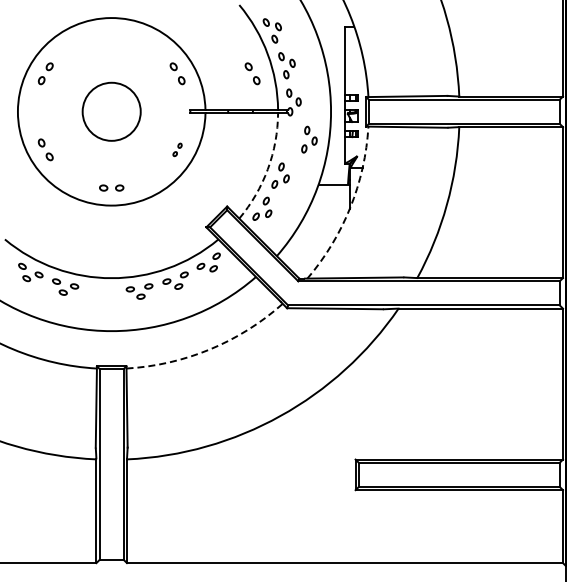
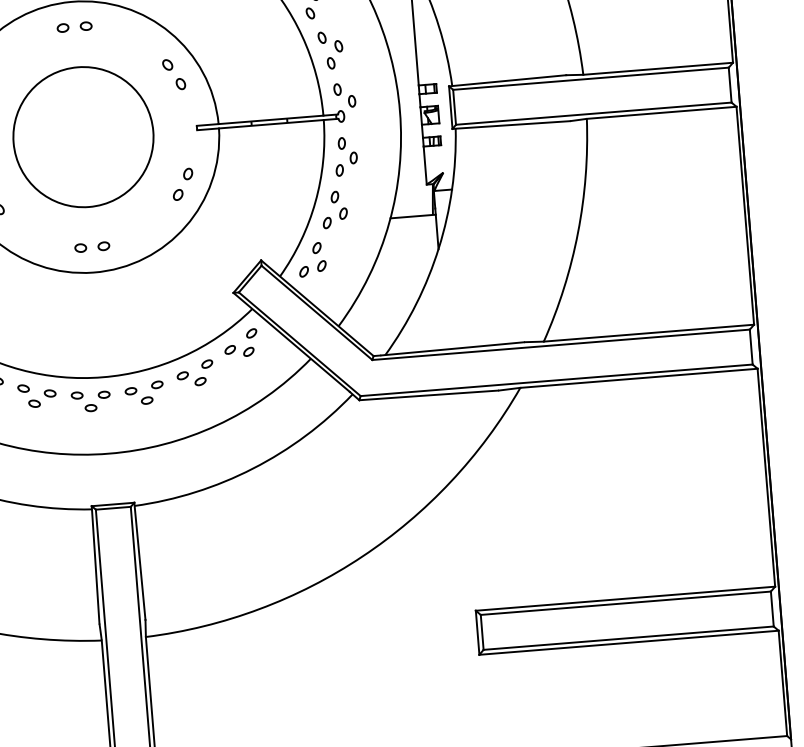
part: (111, 35) -> (74, 27), added
part: (252, 73) -> (282, 65), removed
circle: (111, 111) -> (83, 136), size x1.67
part: (309, 139) -> (346, 156), moved
part: (177, 149) -> (182, 183), size x1.67
arc: (267, 169) -> (315, 202), dashed -> solid
arc: (350, 207) -> (439, 247), dashed -> solid
part: (102, 293) -> (91, 400), added
arc: (210, 349) -> (253, 468), dashed -> solid

